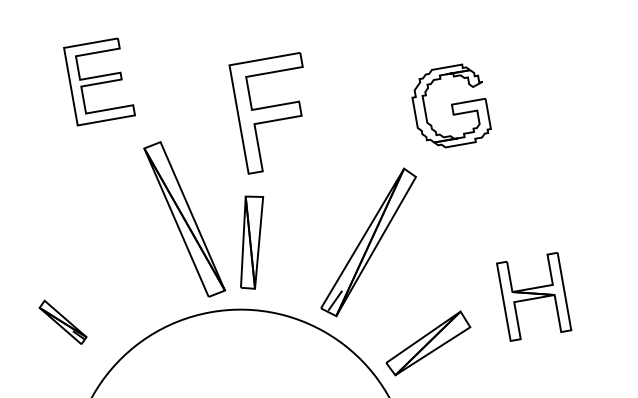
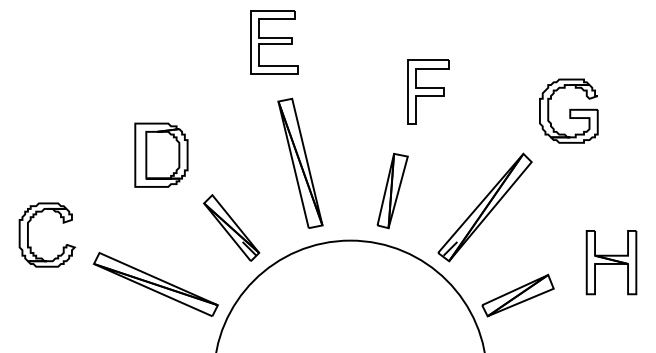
part: (99, 81) -> (274, 42), moved
part: (274, 112) -> (428, 91), size x0.71
part: (184, 218) -> (300, 162), moved
part: (534, 296) -> (611, 262), moved
part: (62, 321) -> (231, 227), size x1.67

